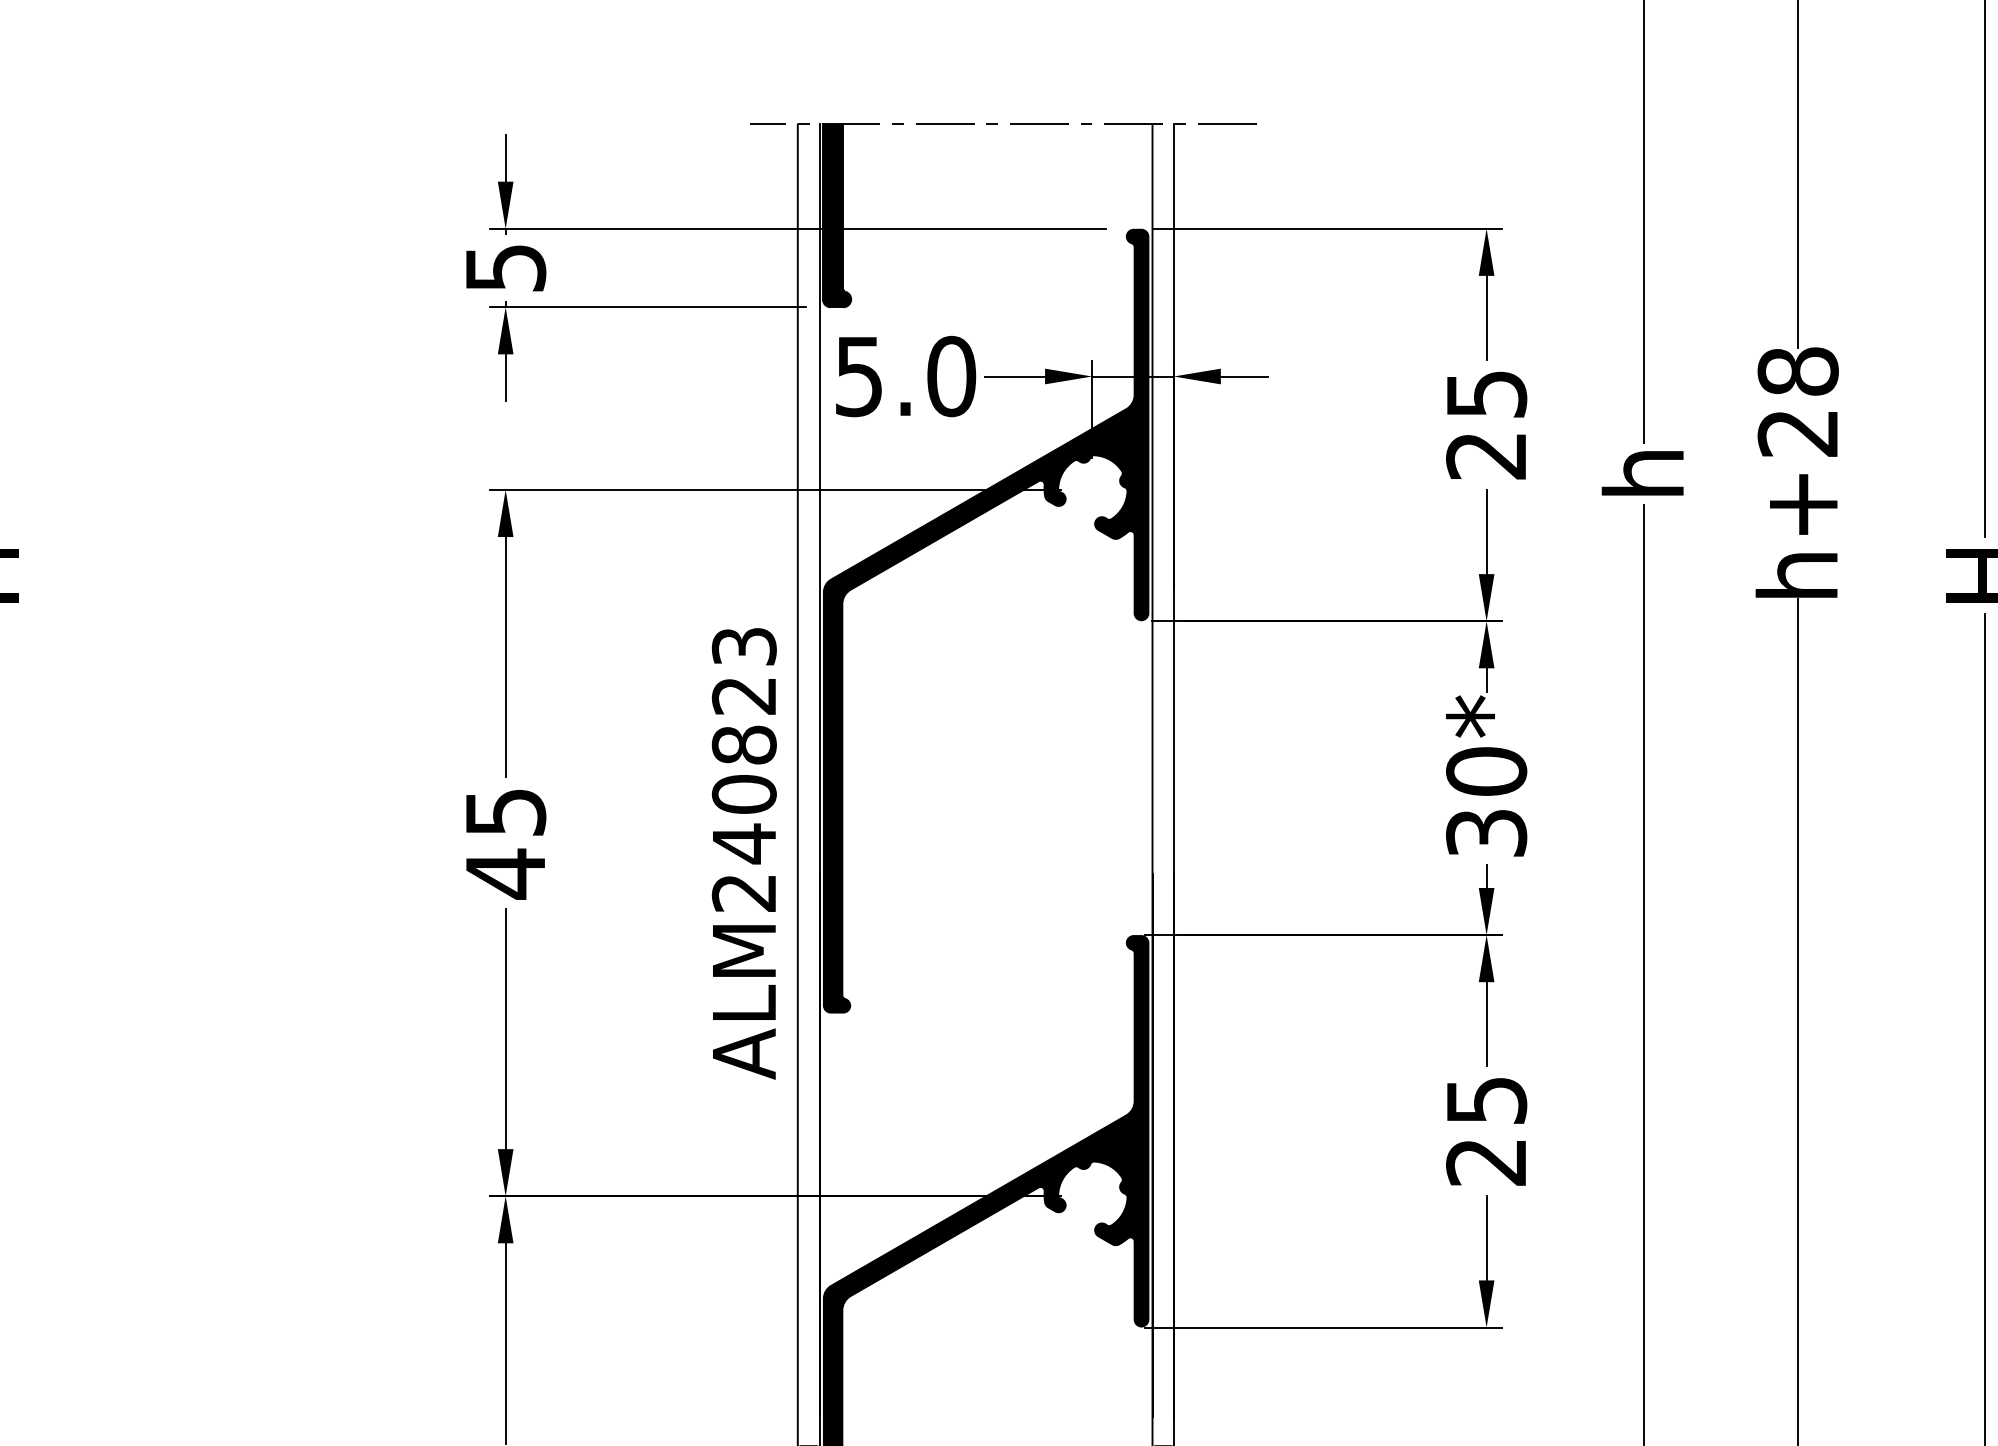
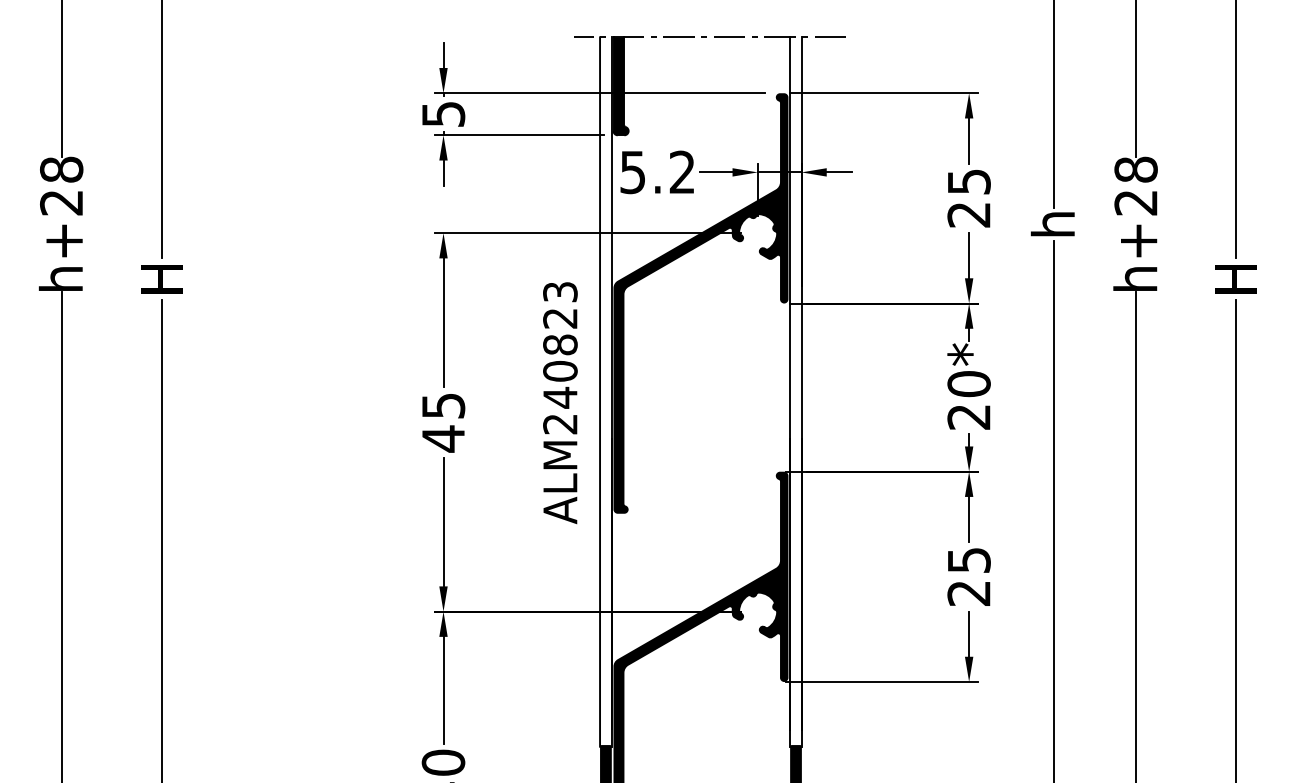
text: (951, 376) -> (682, 172), 5.0 -> 5.2
text: (1485, 832) -> (968, 416), 30* -> 20*
text: (744, 854) -> (560, 403), moved

